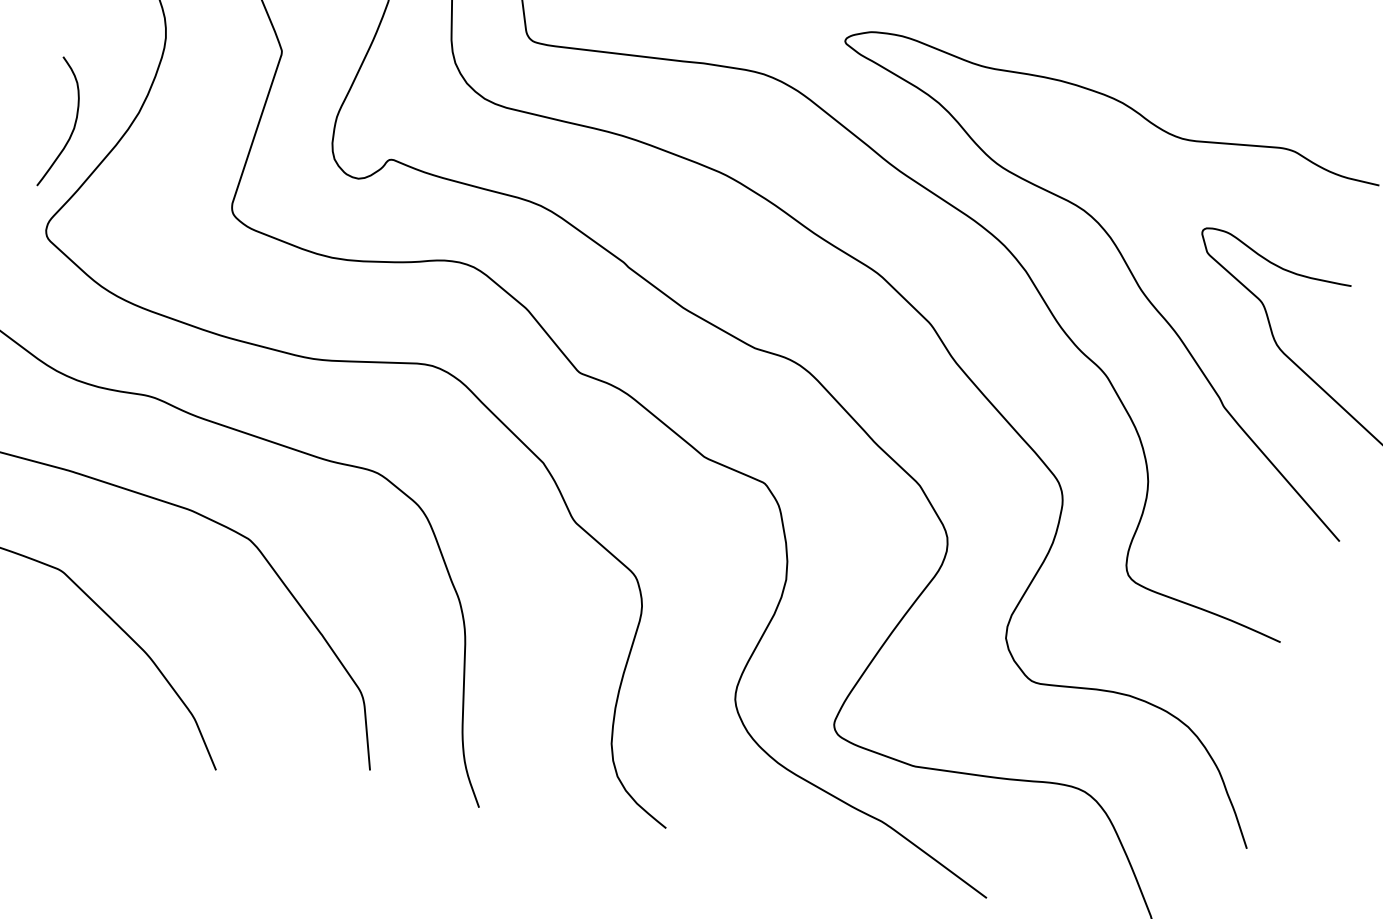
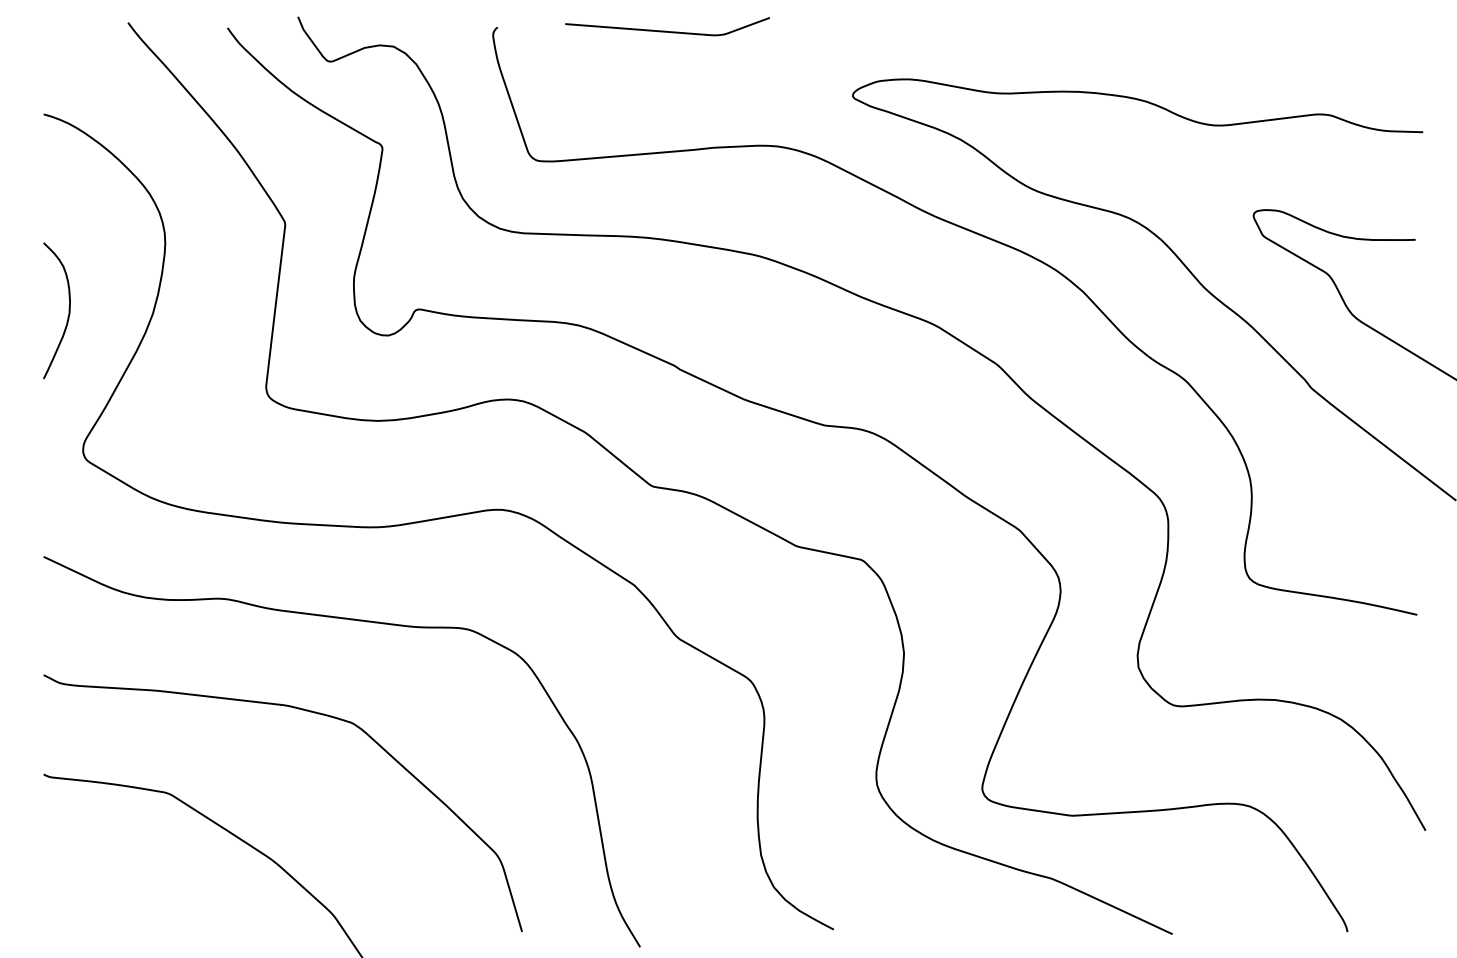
curve: (73, 125) -> (68, 310), moved

